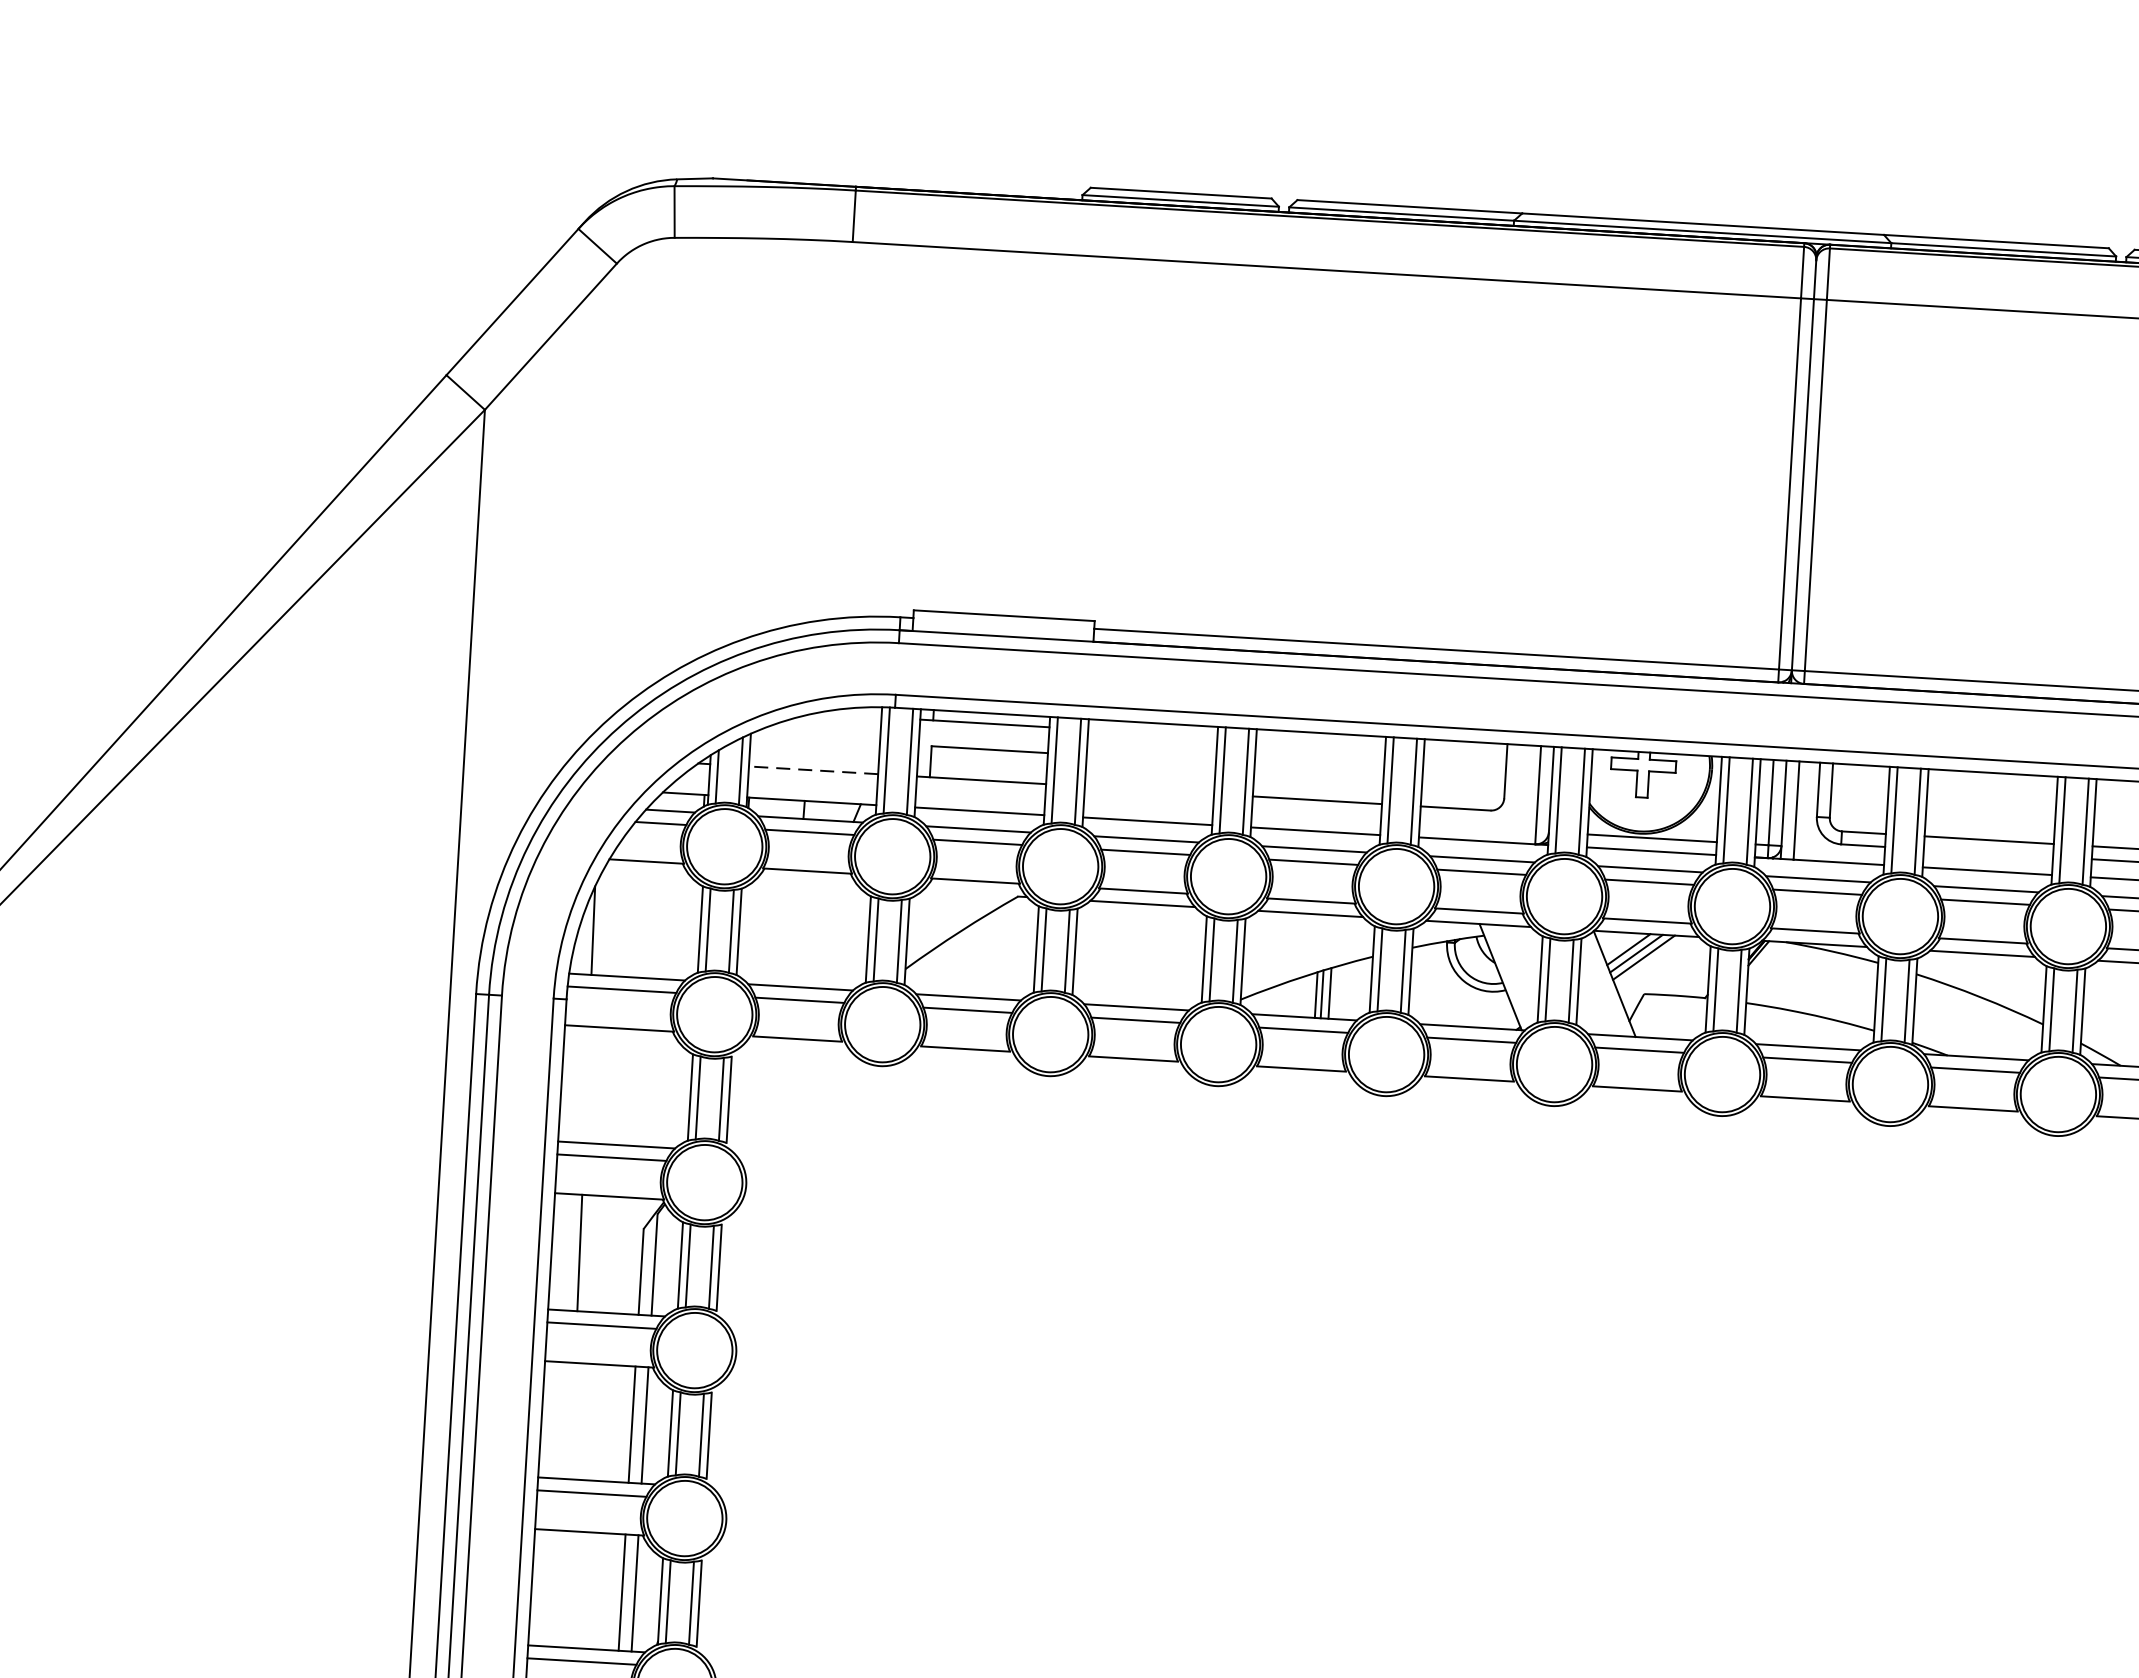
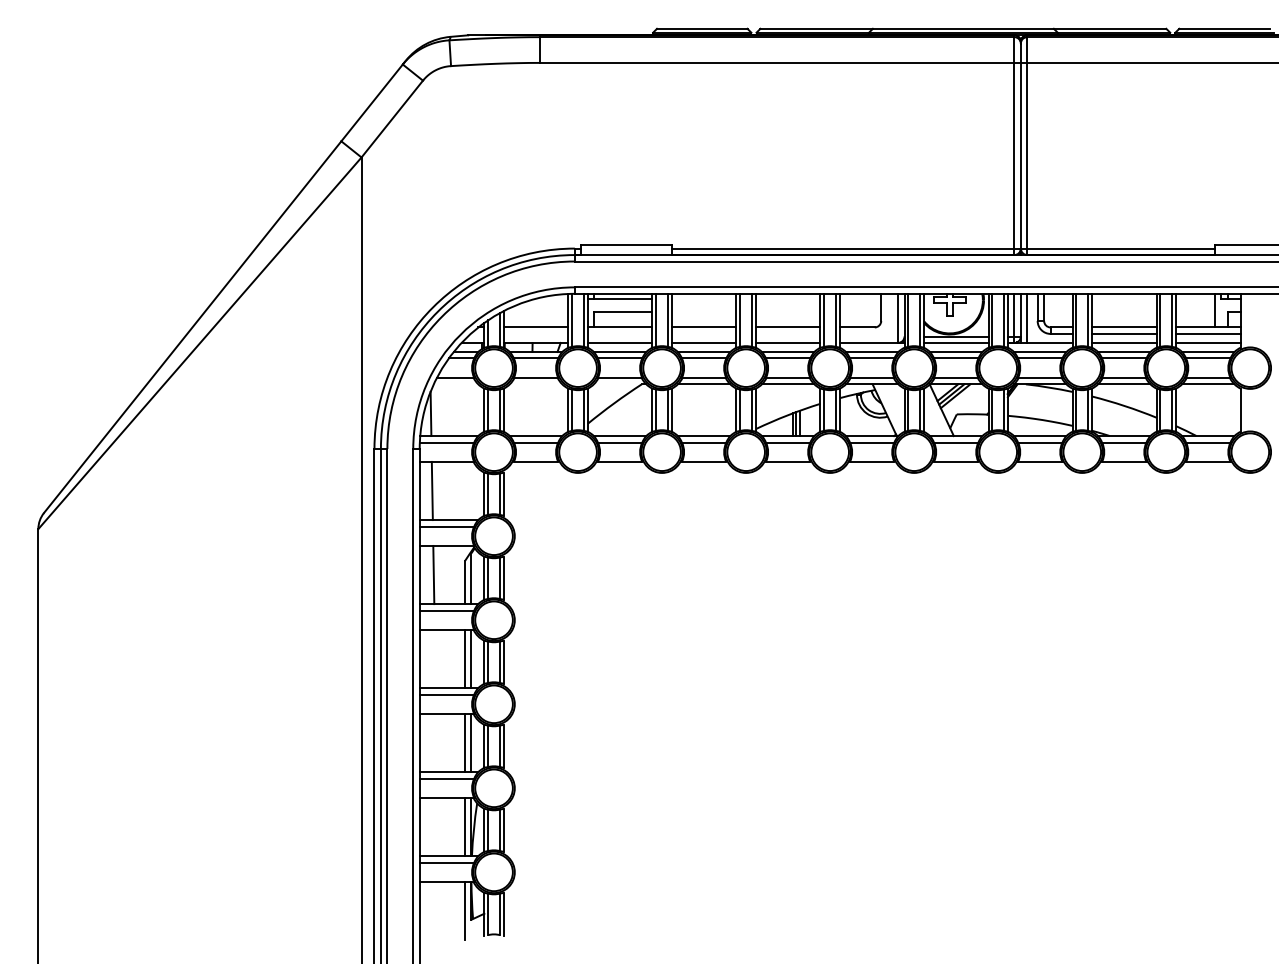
line: (812, 770) -> (535, 327), dashed -> solid
line: (1148, 790) -> (703, 327), added
line: (1986, 852) -> (1123, 333), added
line: (585, 1083) -> (431, 490), added

